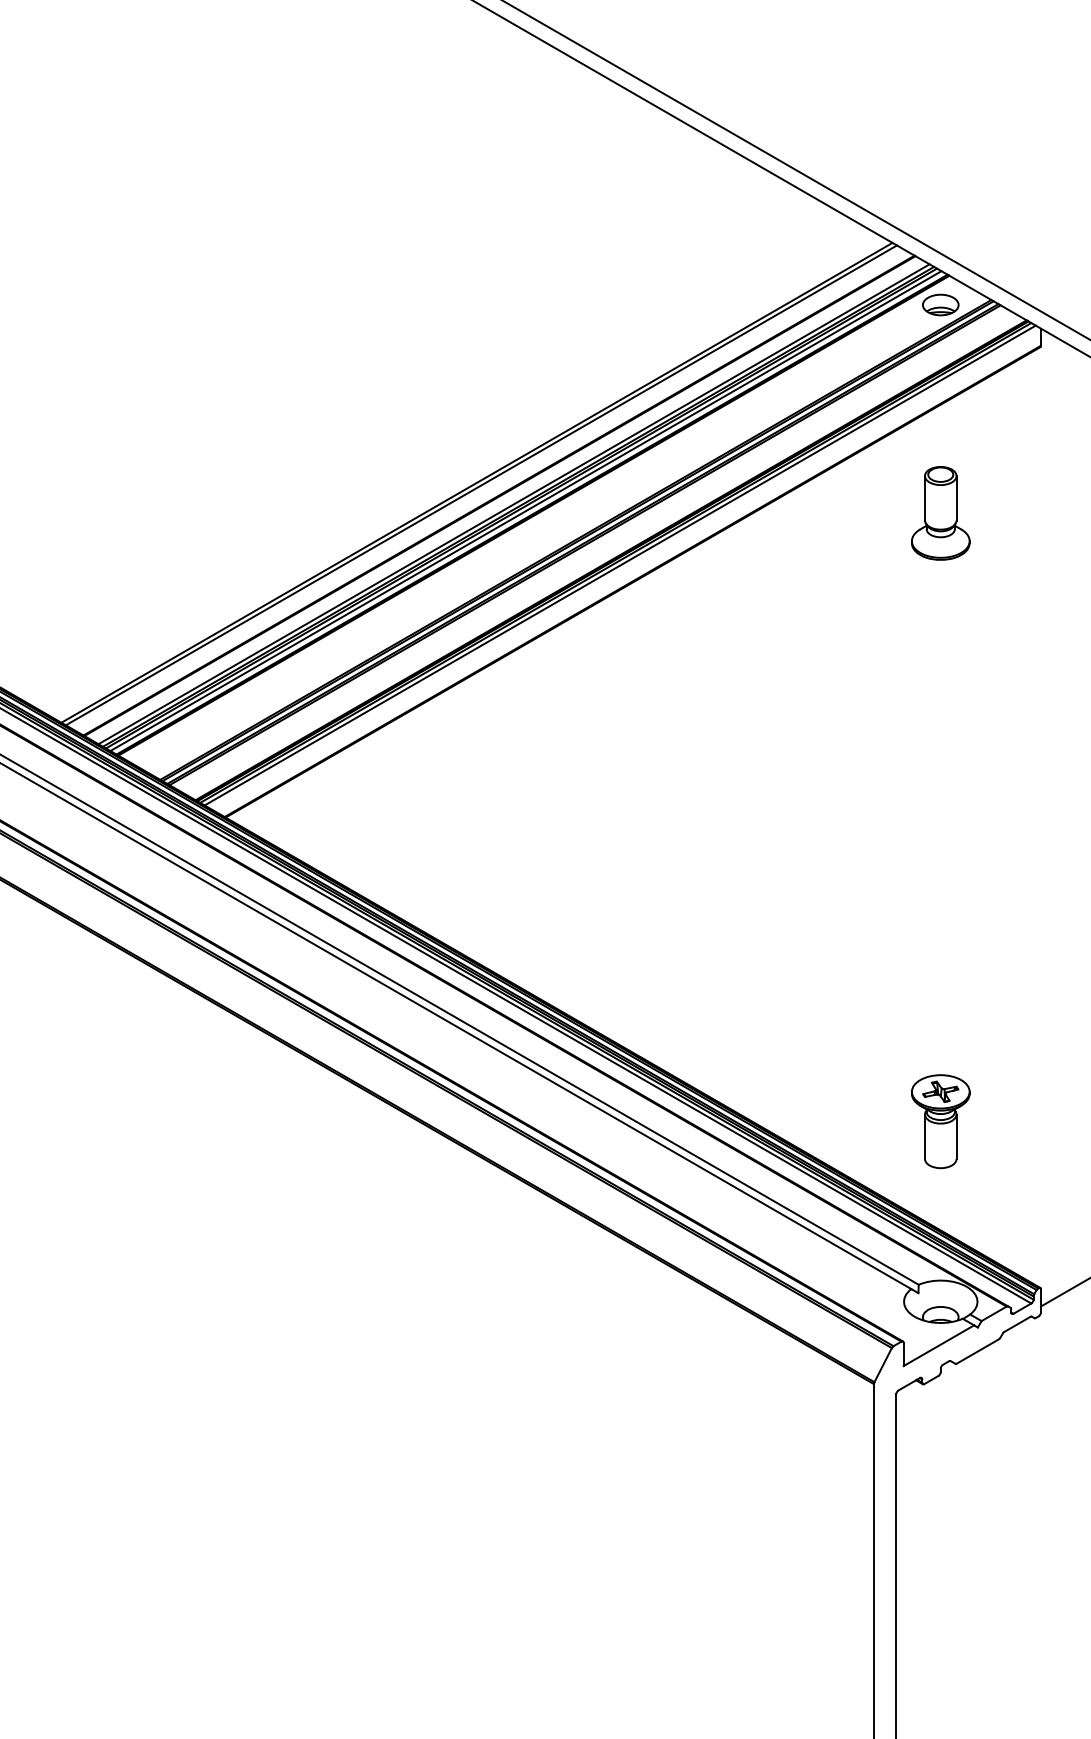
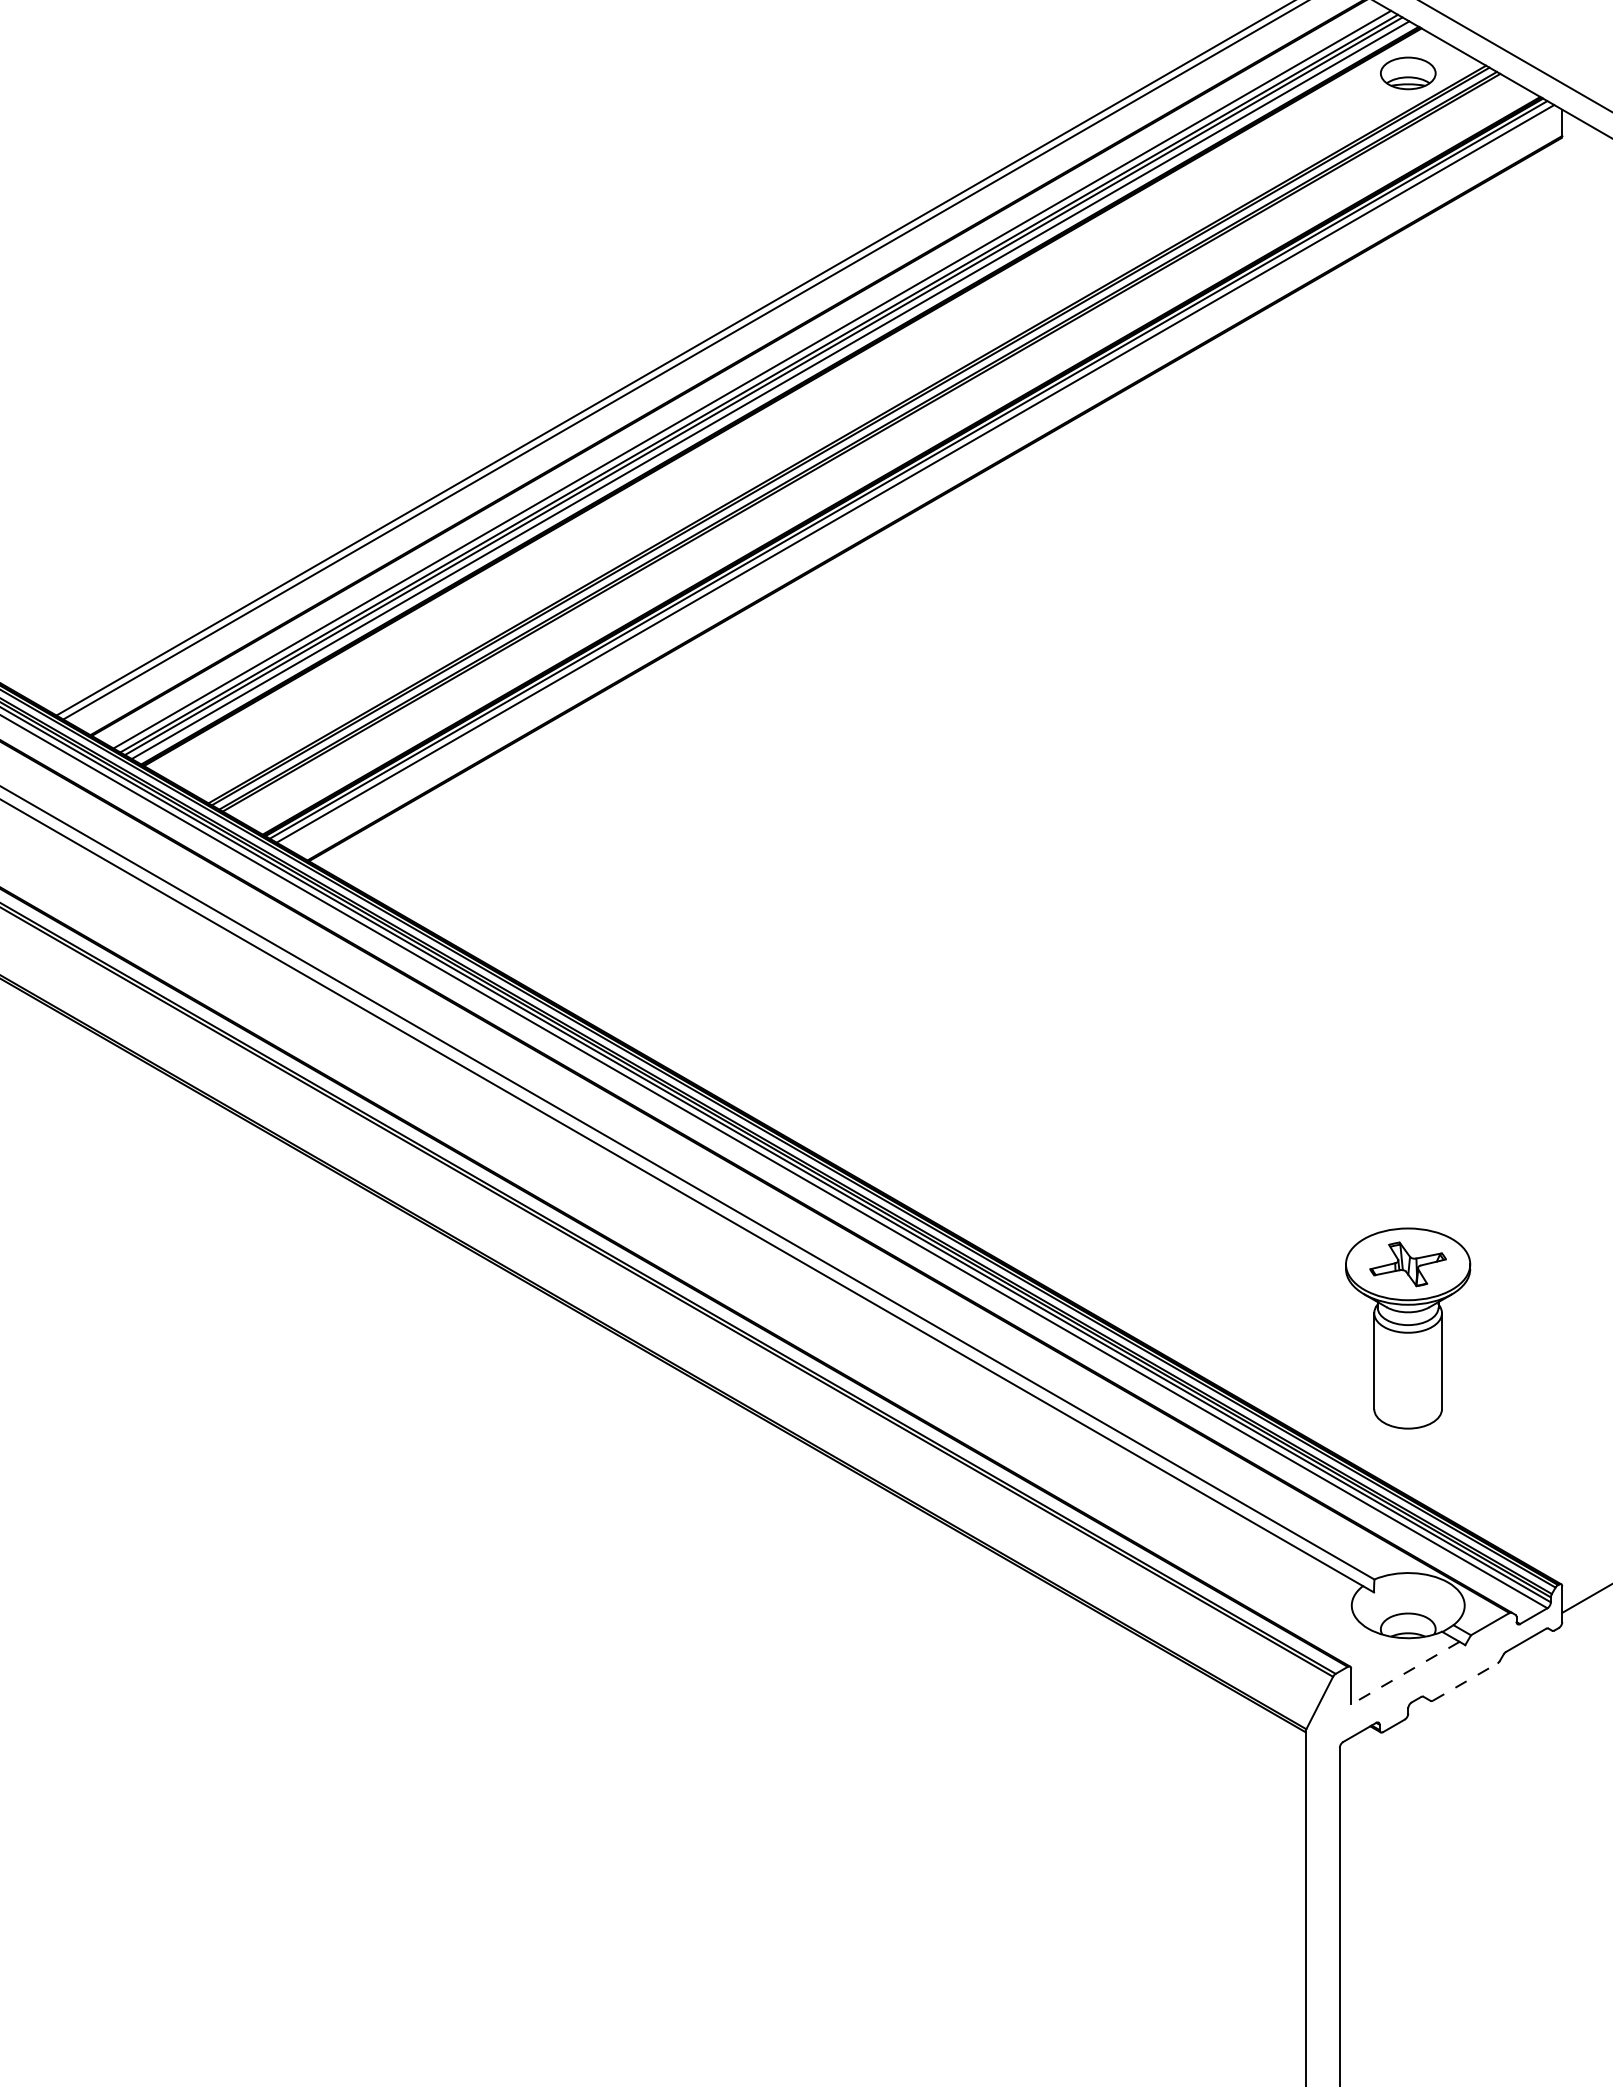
part: (940, 513) -> (1407, 393), removed
part: (940, 1121) -> (1407, 1328), size x1.4
line: (938, 1345) -> (1404, 1672), solid -> dashed
line: (978, 1351) -> (1466, 1682), solid -> dashed

